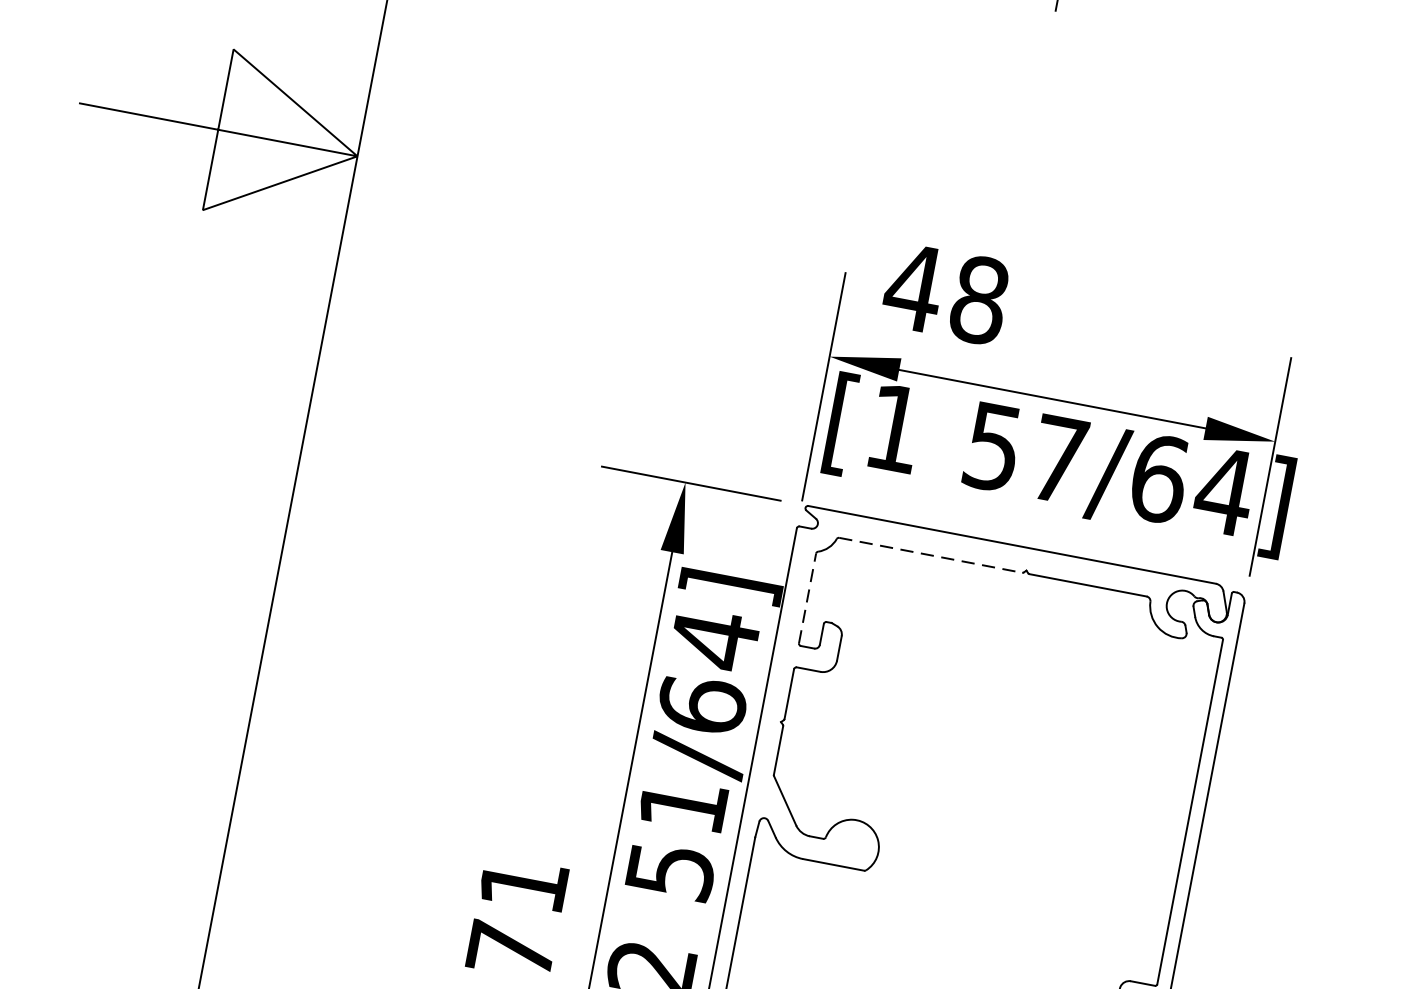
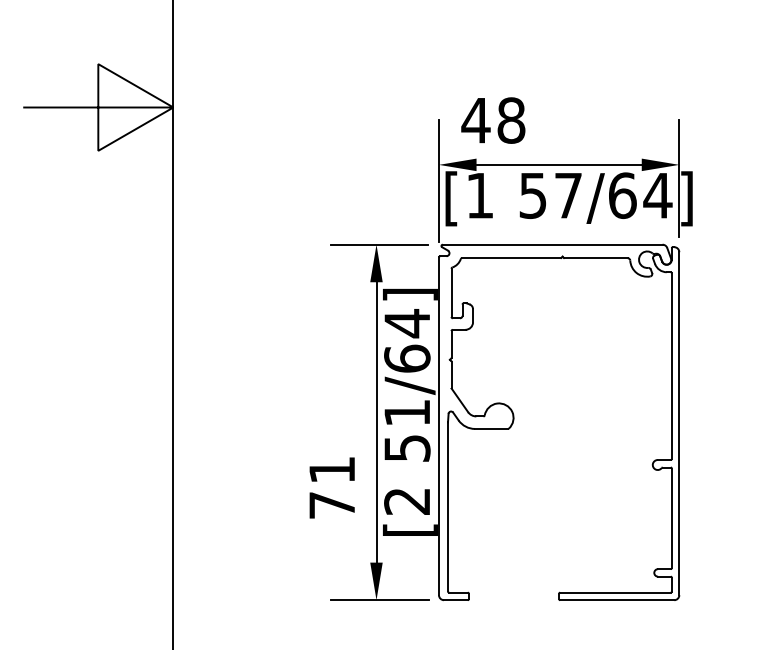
line: (930, 555) -> (511, 258), dashed -> solid
line: (807, 597) -> (451, 292), dashed -> solid

